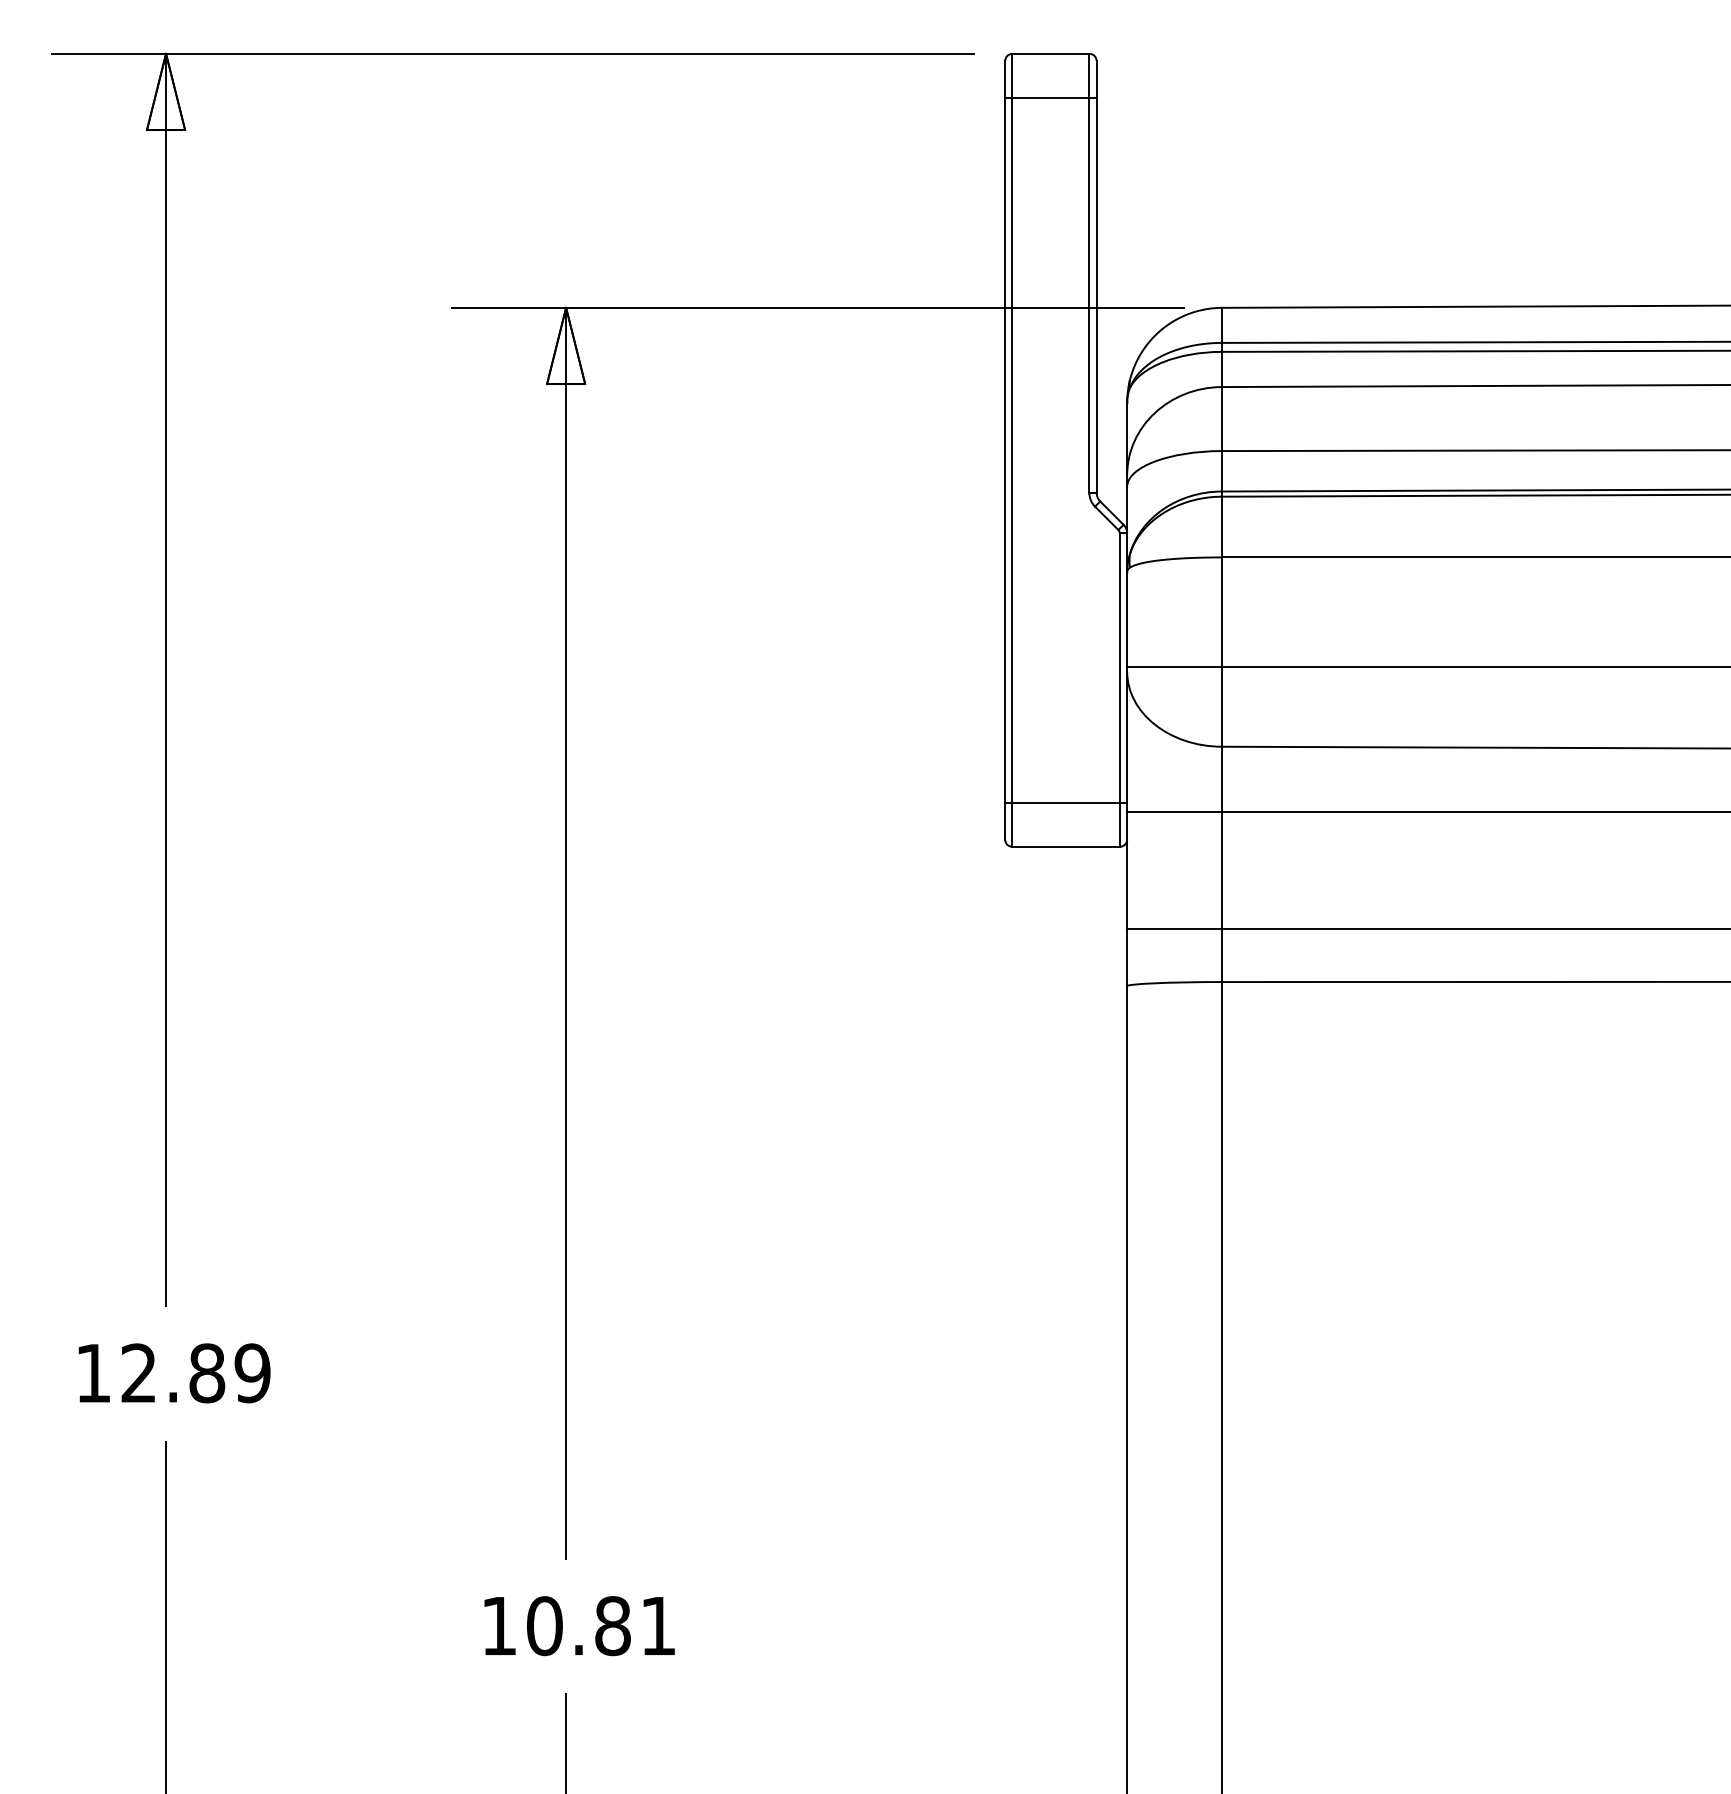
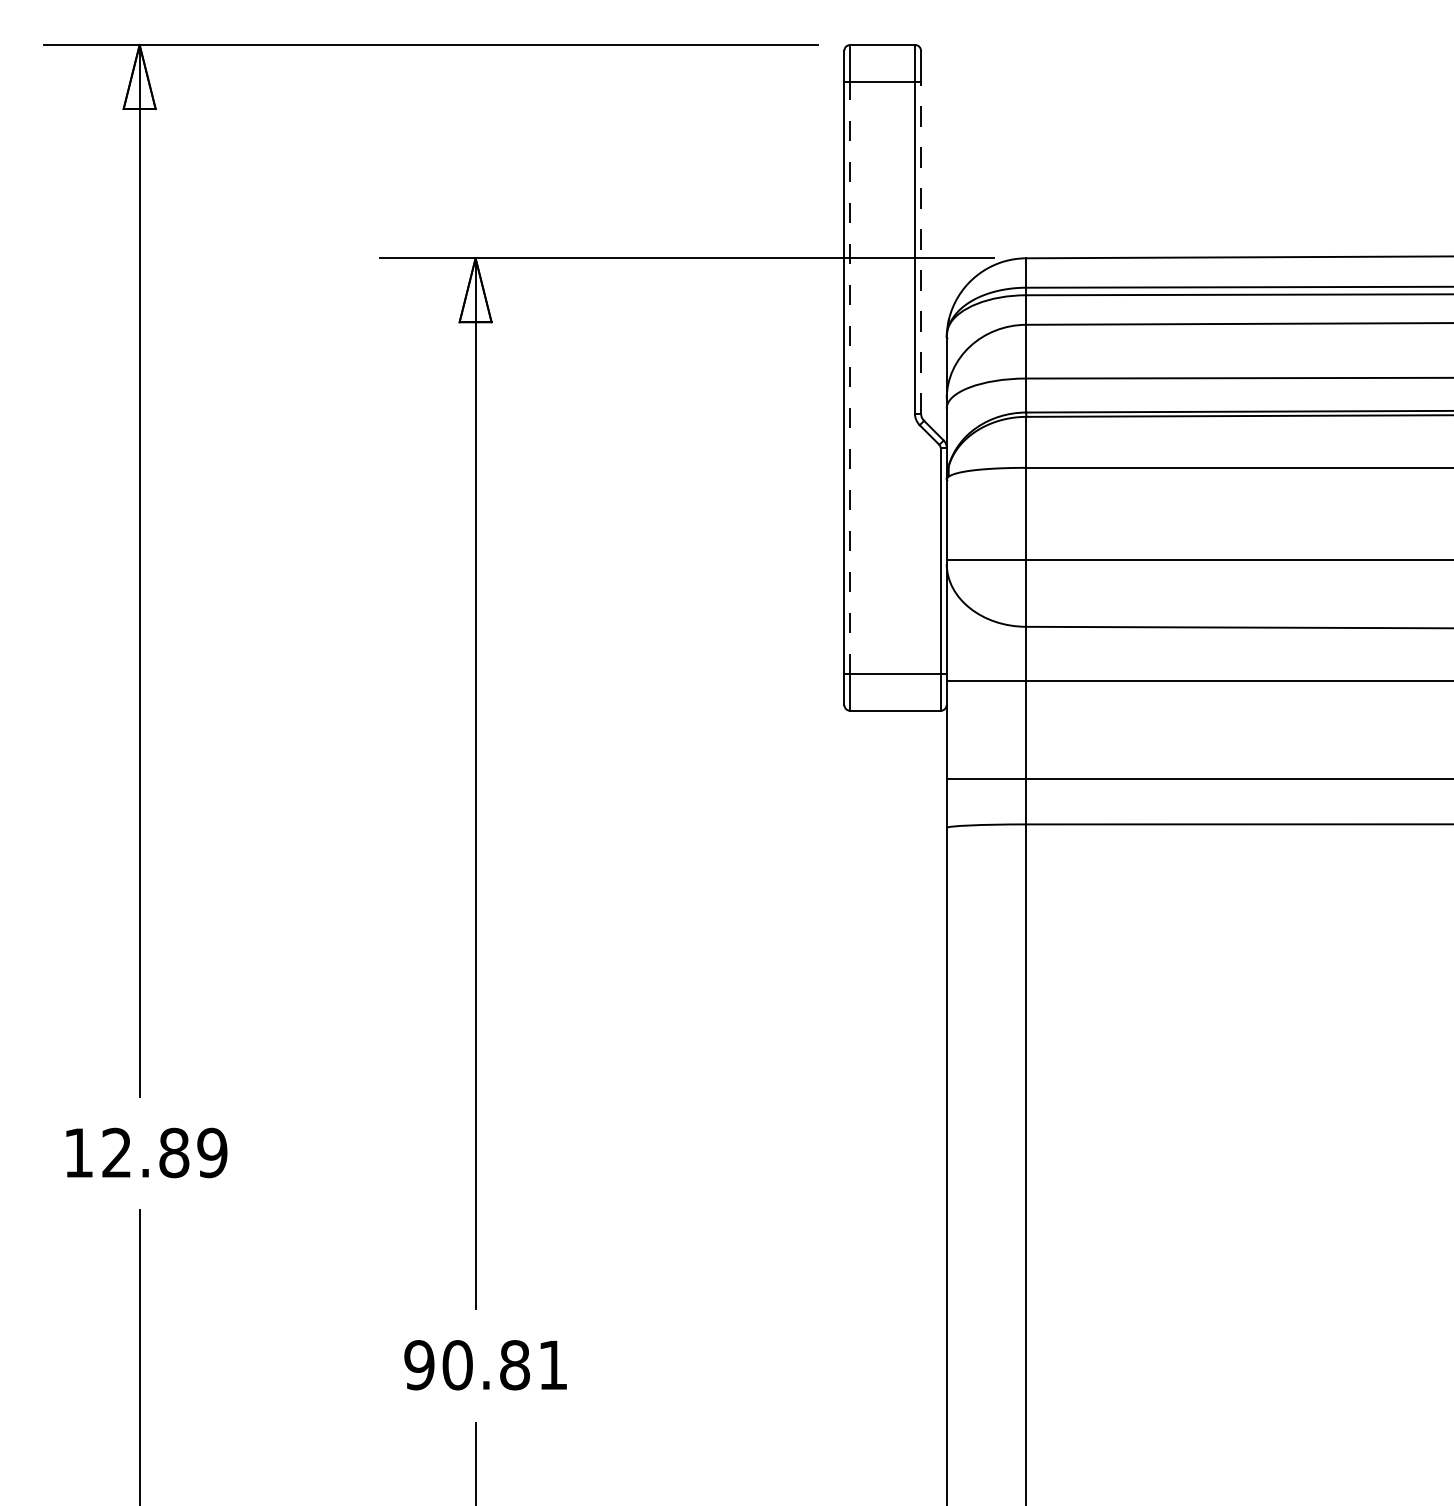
line: (1096, 295) -> (920, 247), solid -> dashed
line: (1012, 450) -> (850, 378), solid -> dashed
text: (499, 1626) -> (419, 1365), 10.81 -> 90.81

